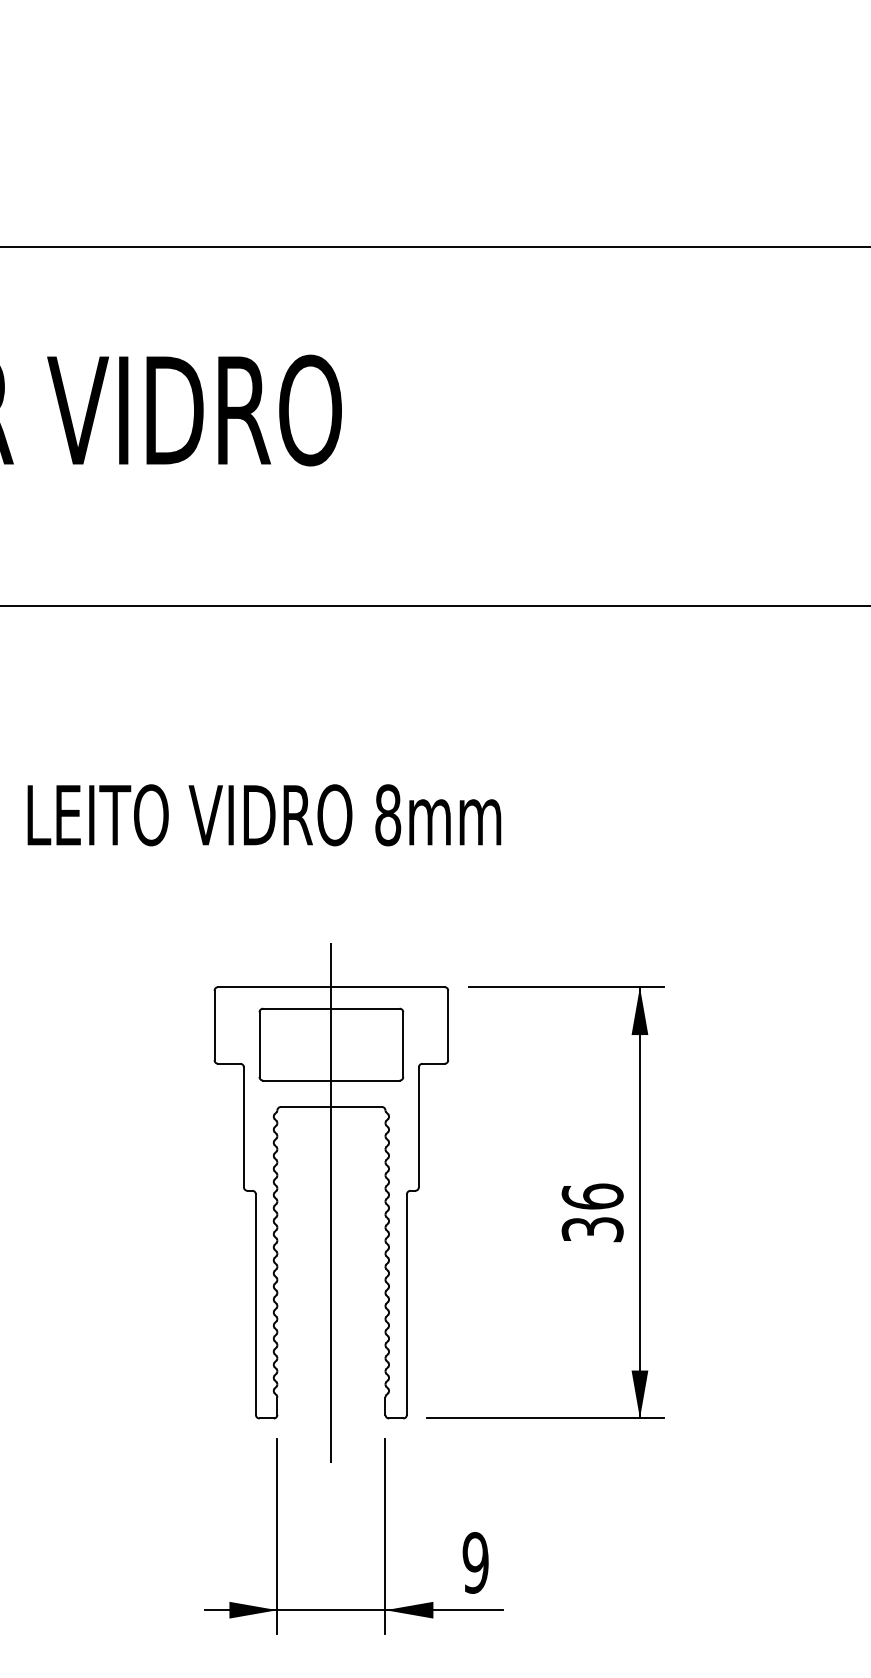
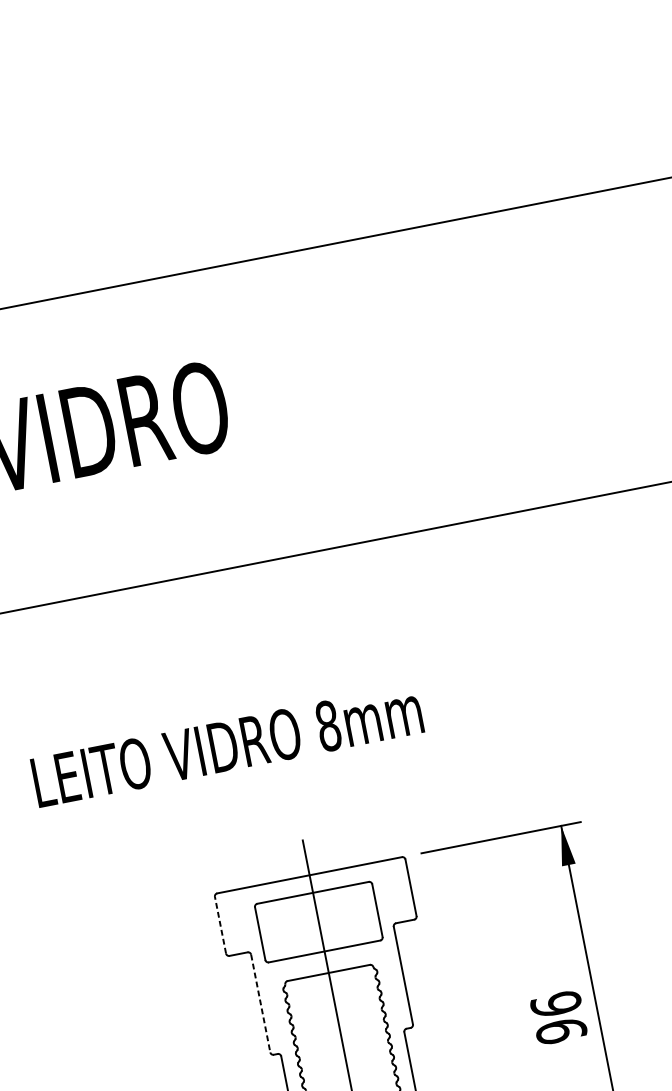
line: (214, 1025) -> (220, 925), solid -> dashed
line: (243, 1127) -> (260, 1003), solid -> dashed
text: (592, 1229) -> (561, 1031), 36 -> 96

